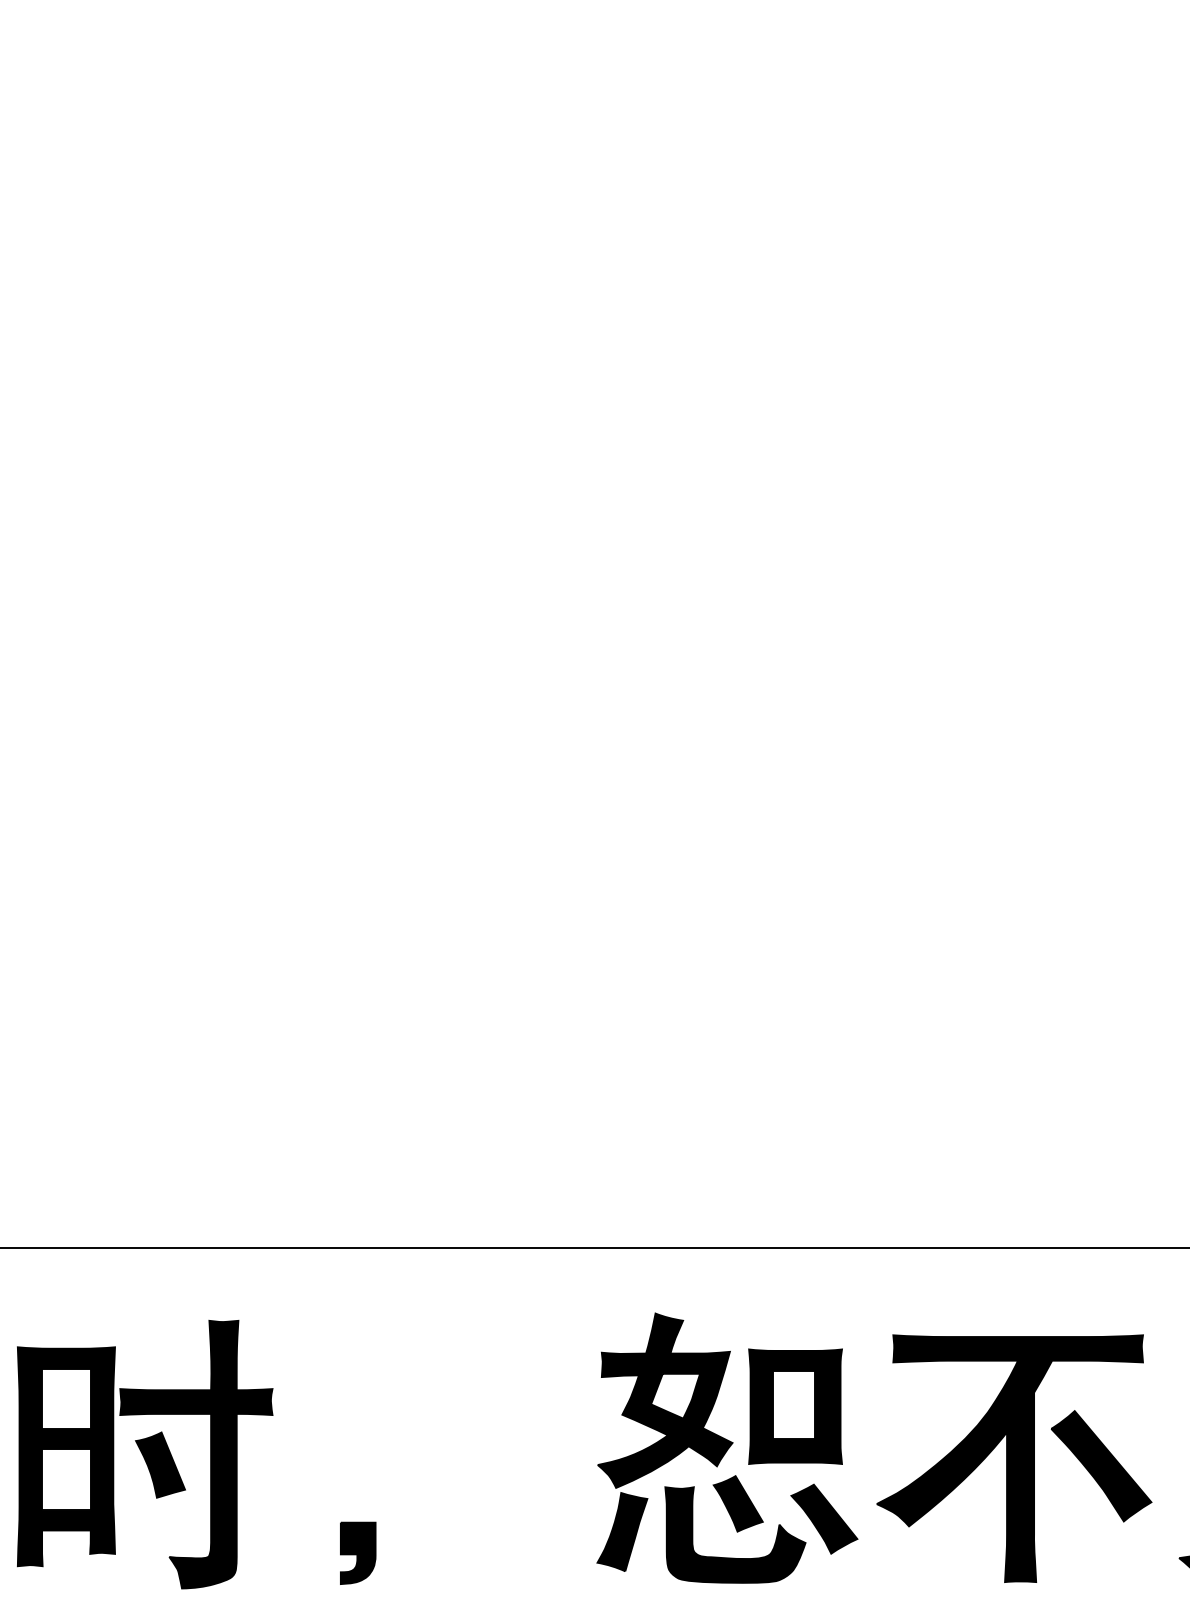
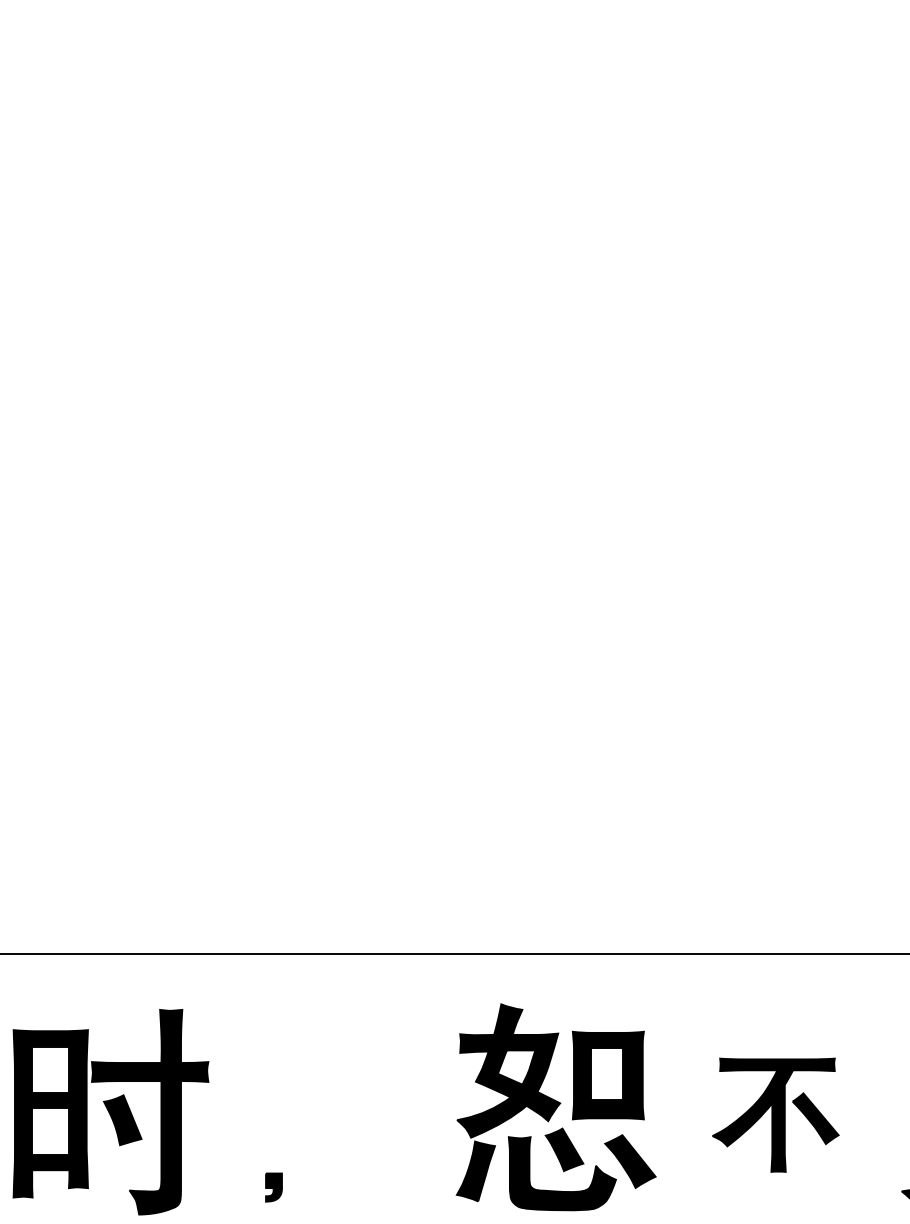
part: (1014, 1458) -> (775, 1115), size x0.6
part: (358, 1552) -> (274, 1187), size x0.6

